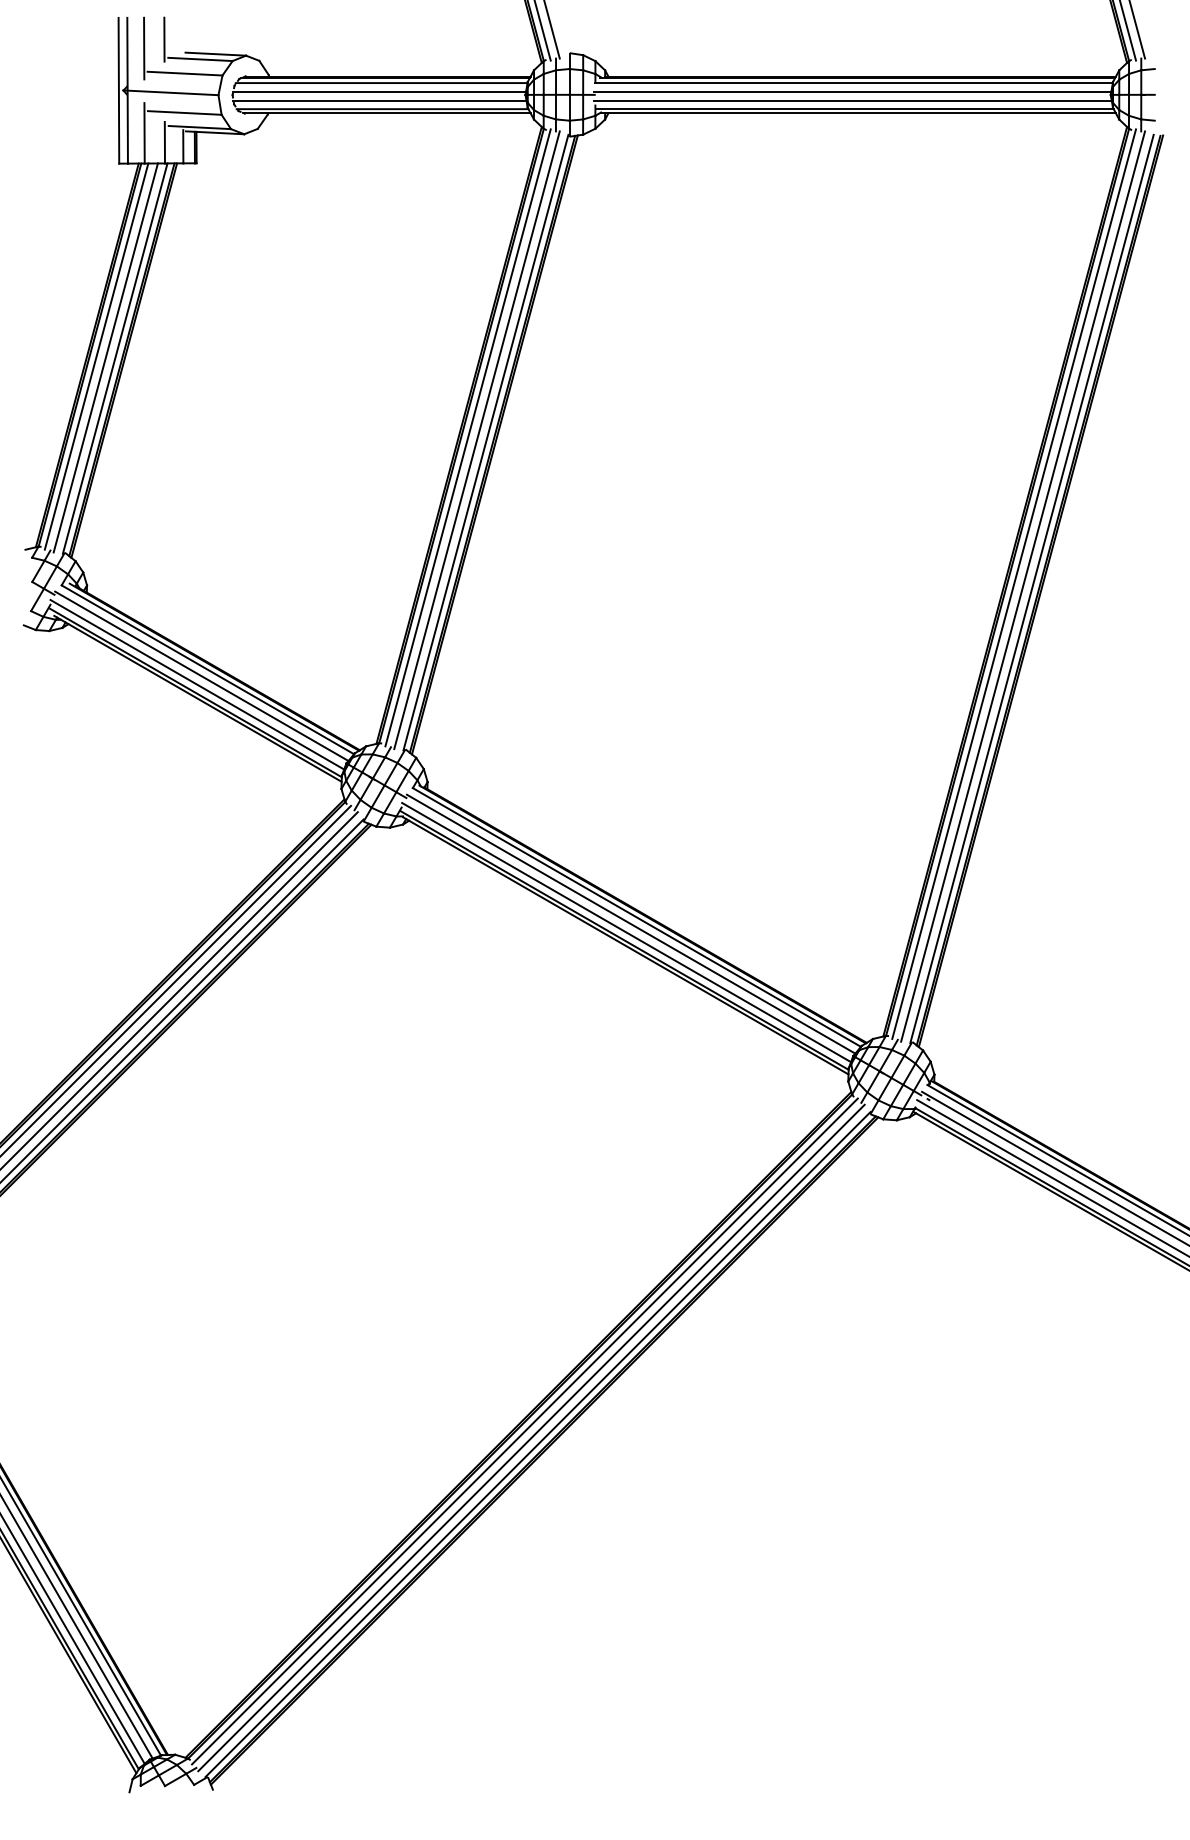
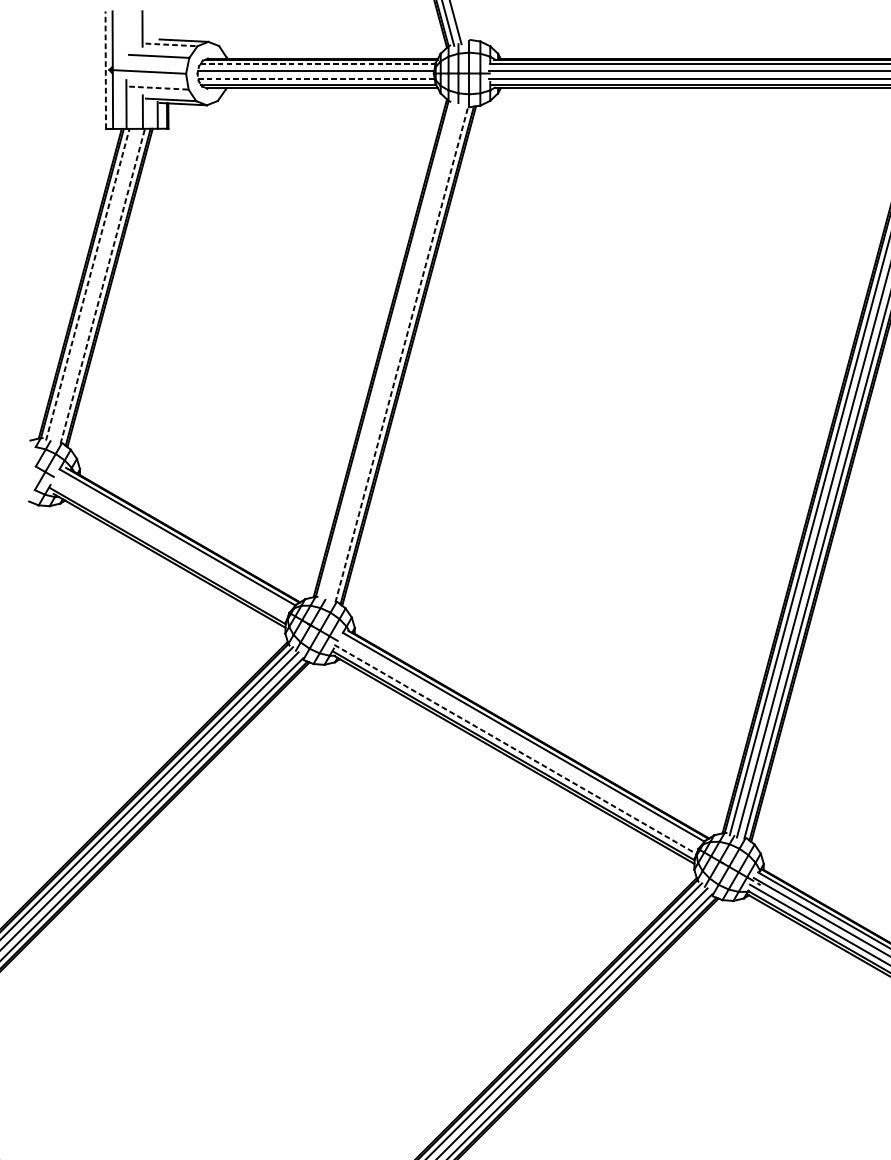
line: (144, 48) -> (126, 36), removed
line: (200, 59) -> (171, 44), solid -> dashed
line: (381, 83) -> (317, 64), solid -> dashed
line: (118, 90) -> (105, 69), solid -> dashed
line: (379, 101) -> (316, 78), solid -> dashed
line: (184, 112) -> (158, 87), solid -> dashed
line: (96, 356) -> (87, 284), solid -> dashed
line: (105, 357) -> (94, 285), removed
line: (115, 358) -> (103, 286), solid -> dashed
line: (467, 437) -> (387, 349), removed
line: (476, 440) -> (394, 352), removed
line: (485, 442) -> (401, 354), solid -> dashed
line: (201, 676) -> (172, 542), removed
line: (197, 684) -> (169, 549), removed
line: (630, 923) -> (518, 742), removed
line: (627, 932) -> (516, 749), solid -> dashed

